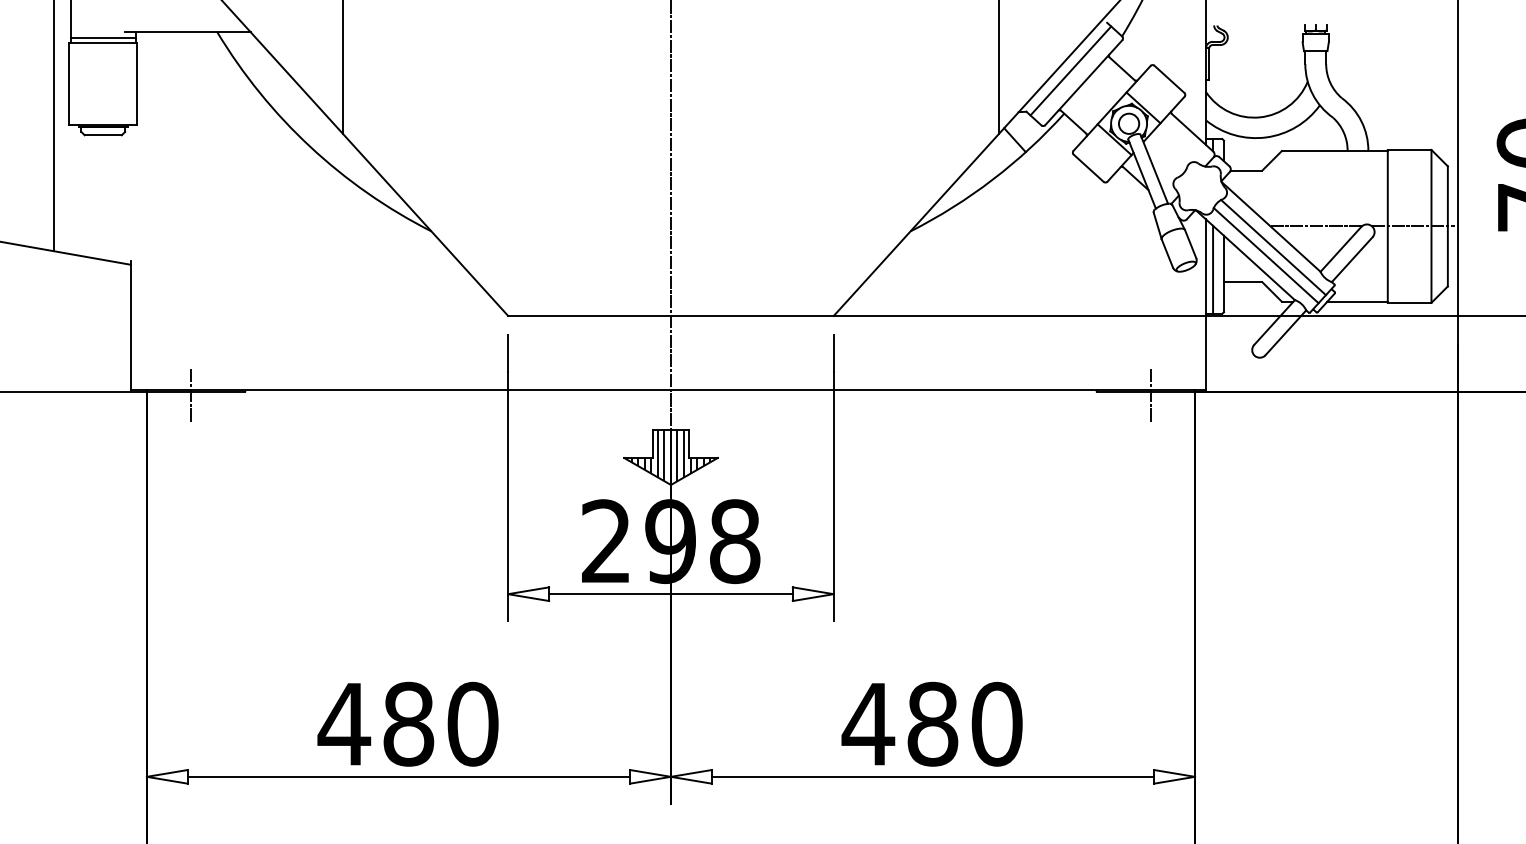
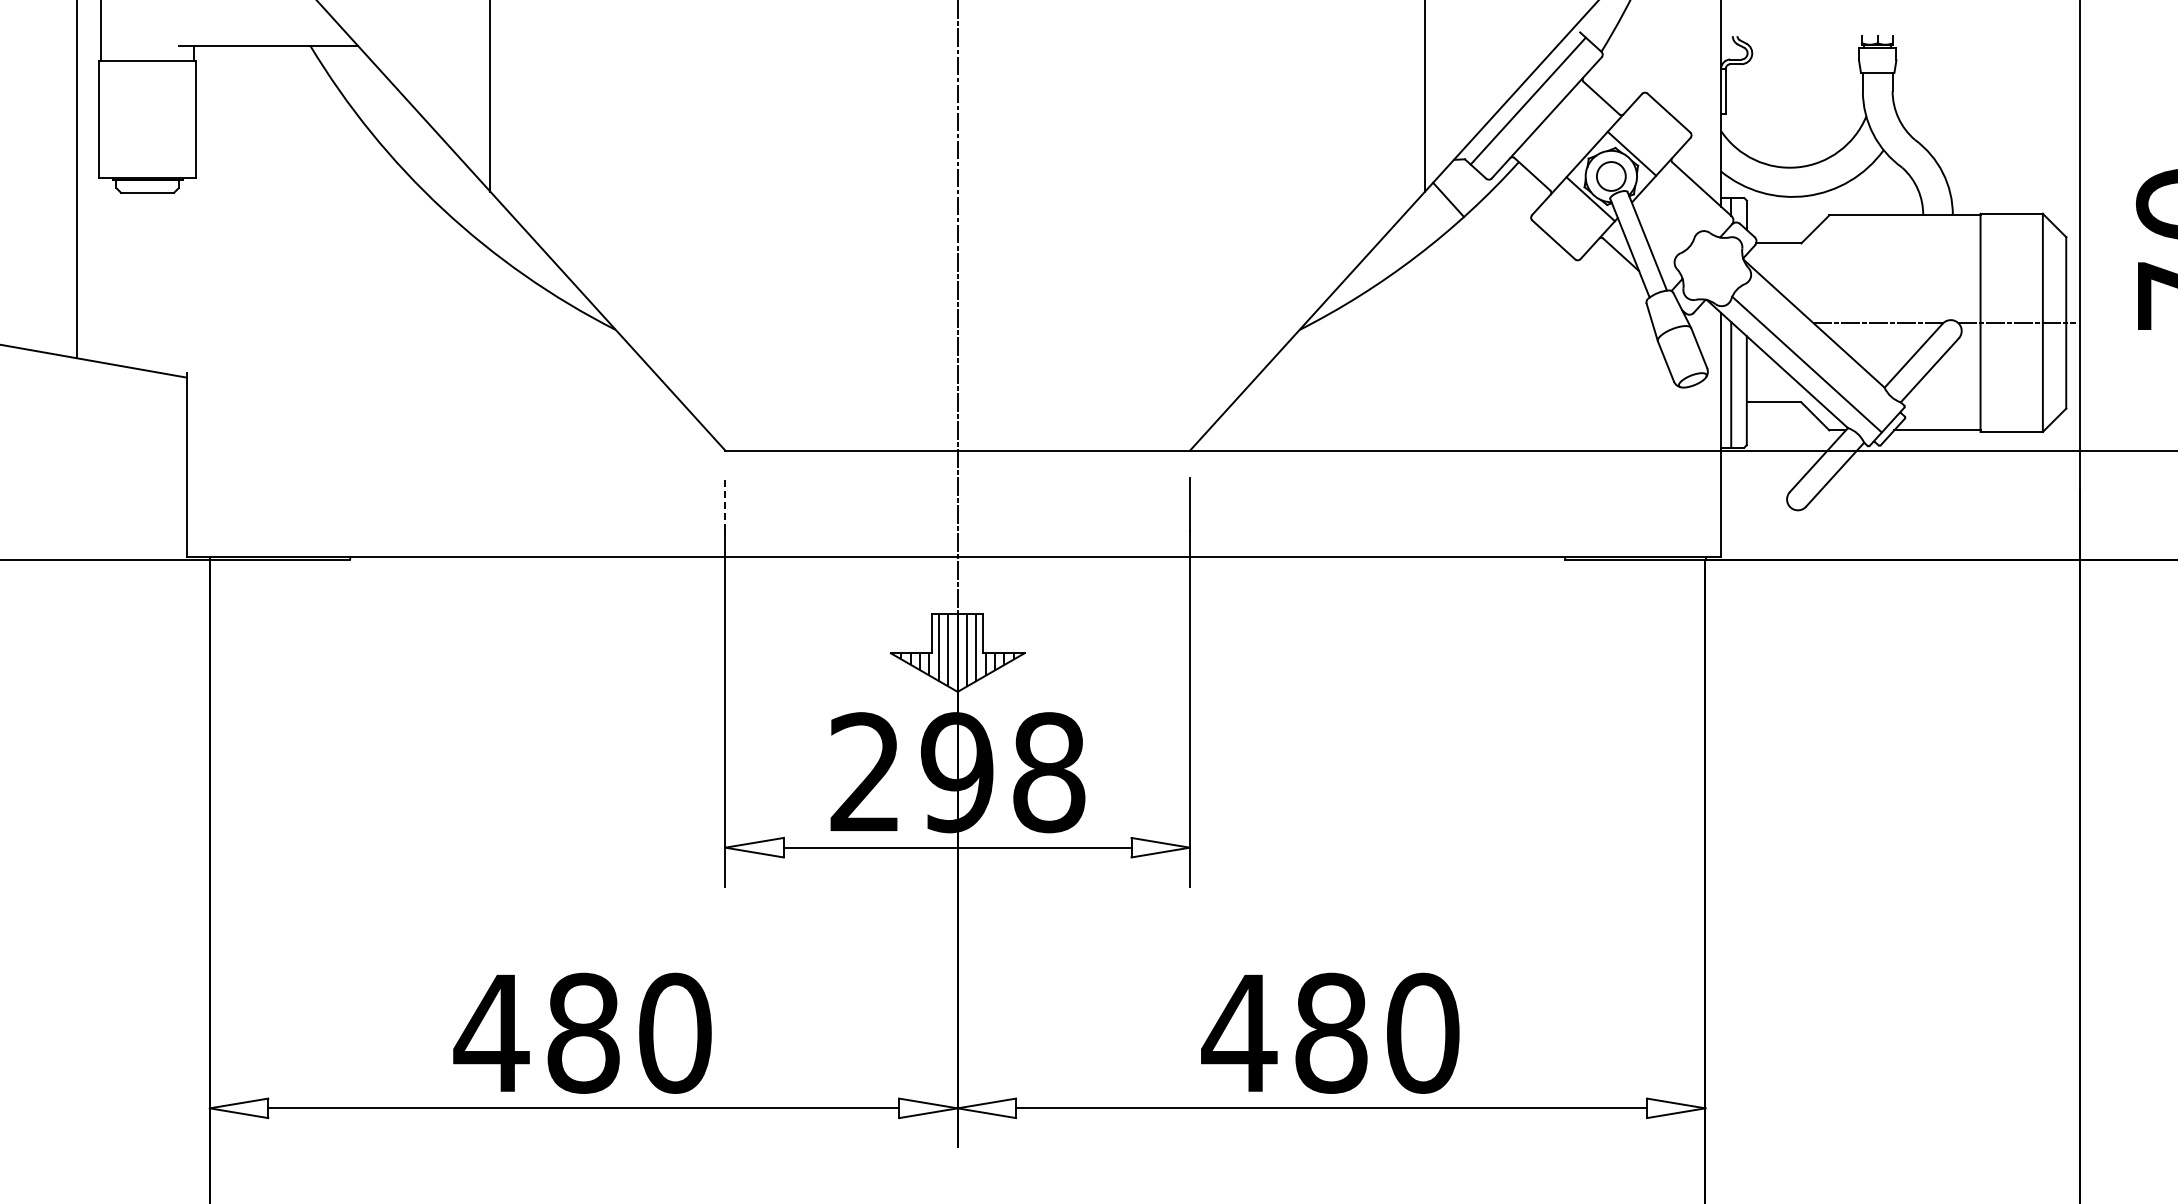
line: (103, 37) -> (147, 53), removed
line: (1273, 247) -> (1817, 352), removed
line: (508, 353) -> (725, 504), solid -> dashed
line: (190, 395) -> (272, 564), removed
line: (1151, 395) -> (1643, 564), removed

